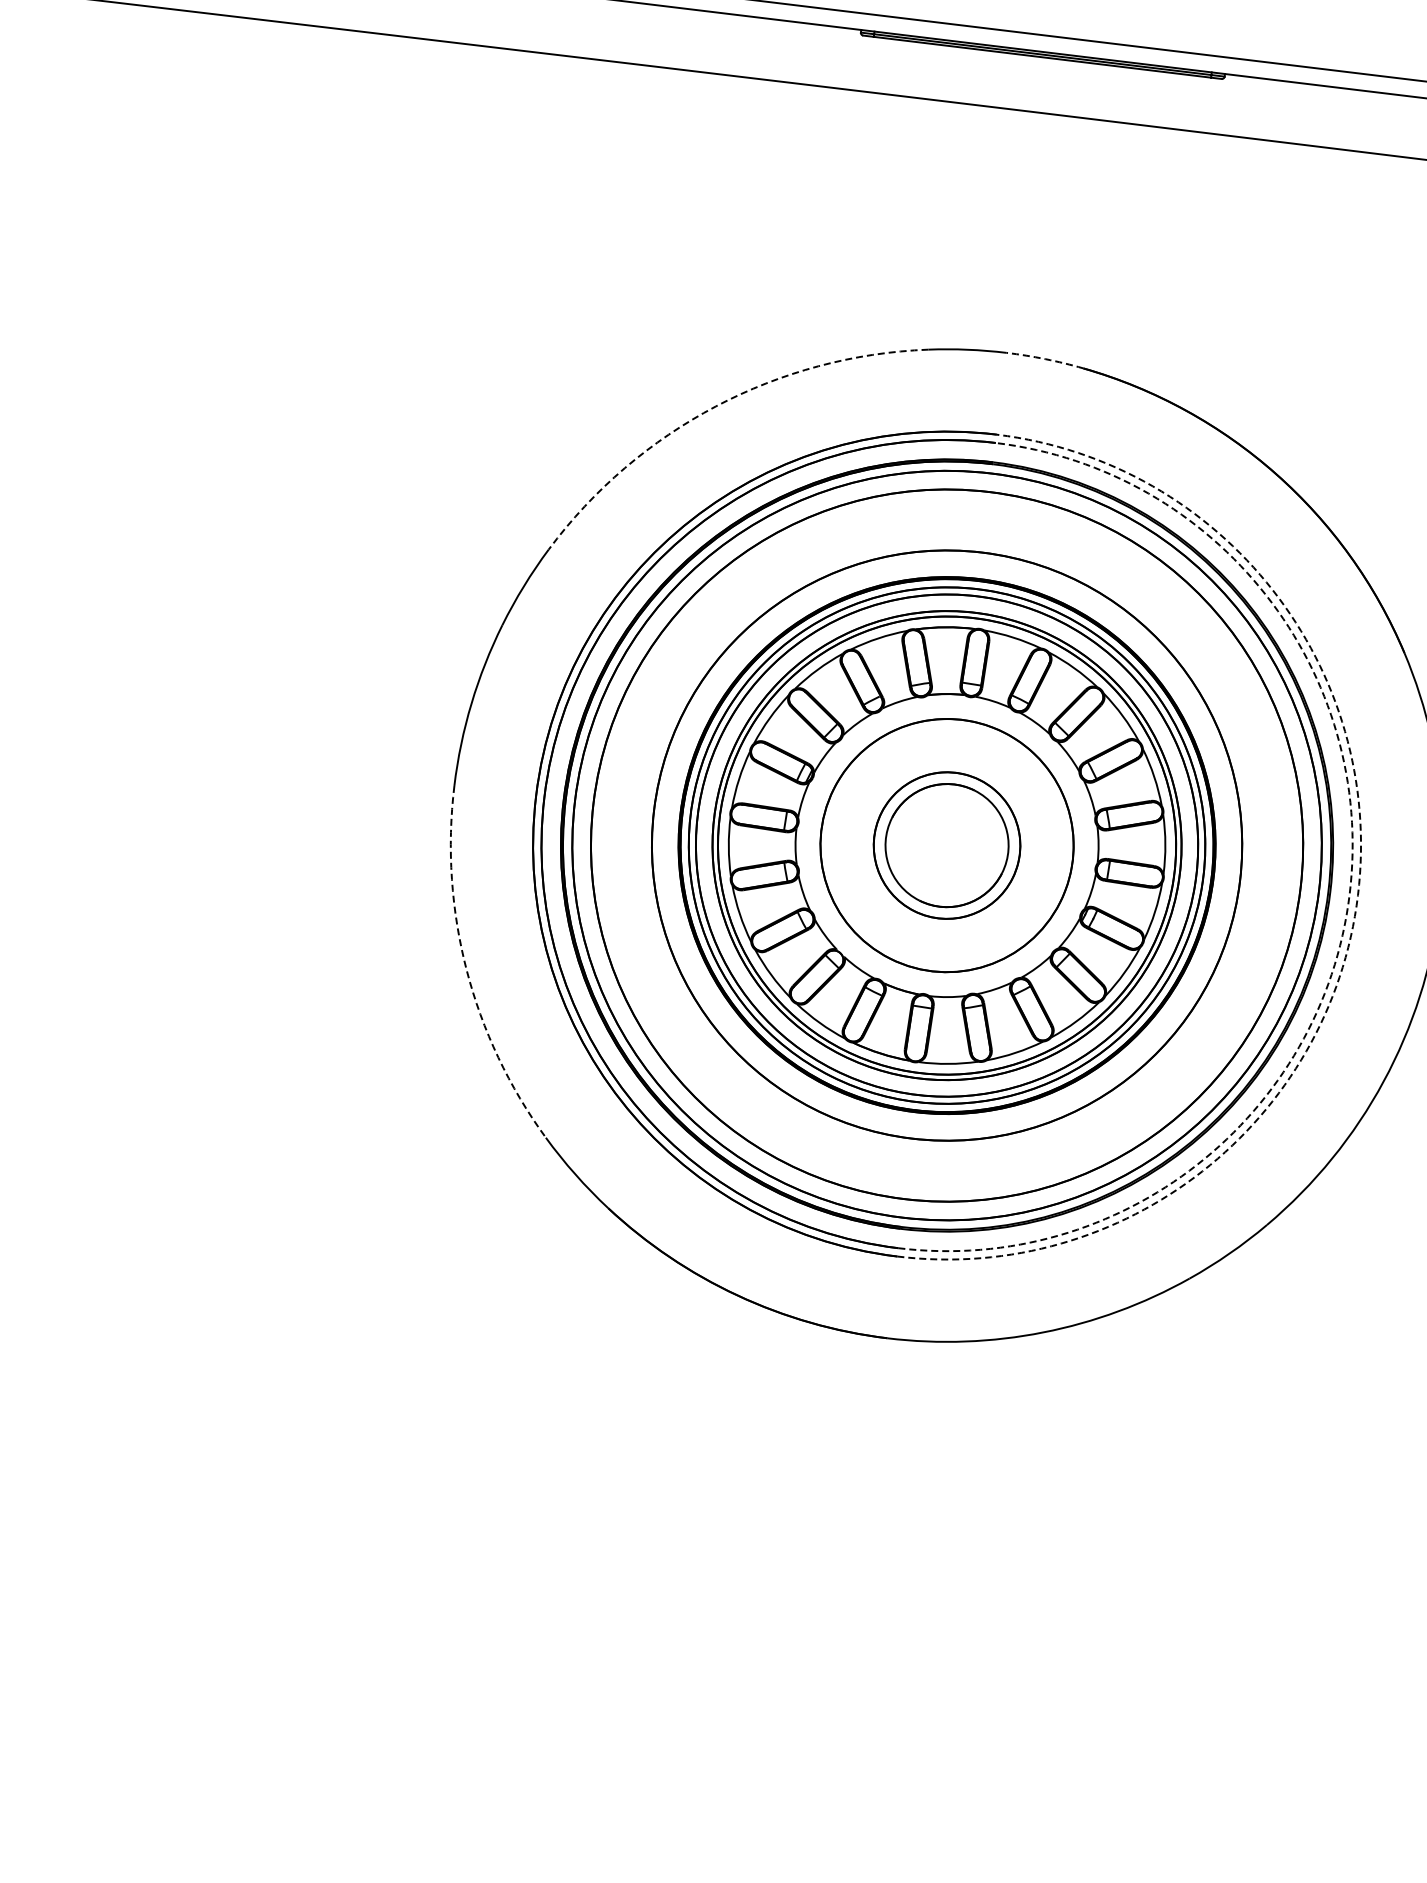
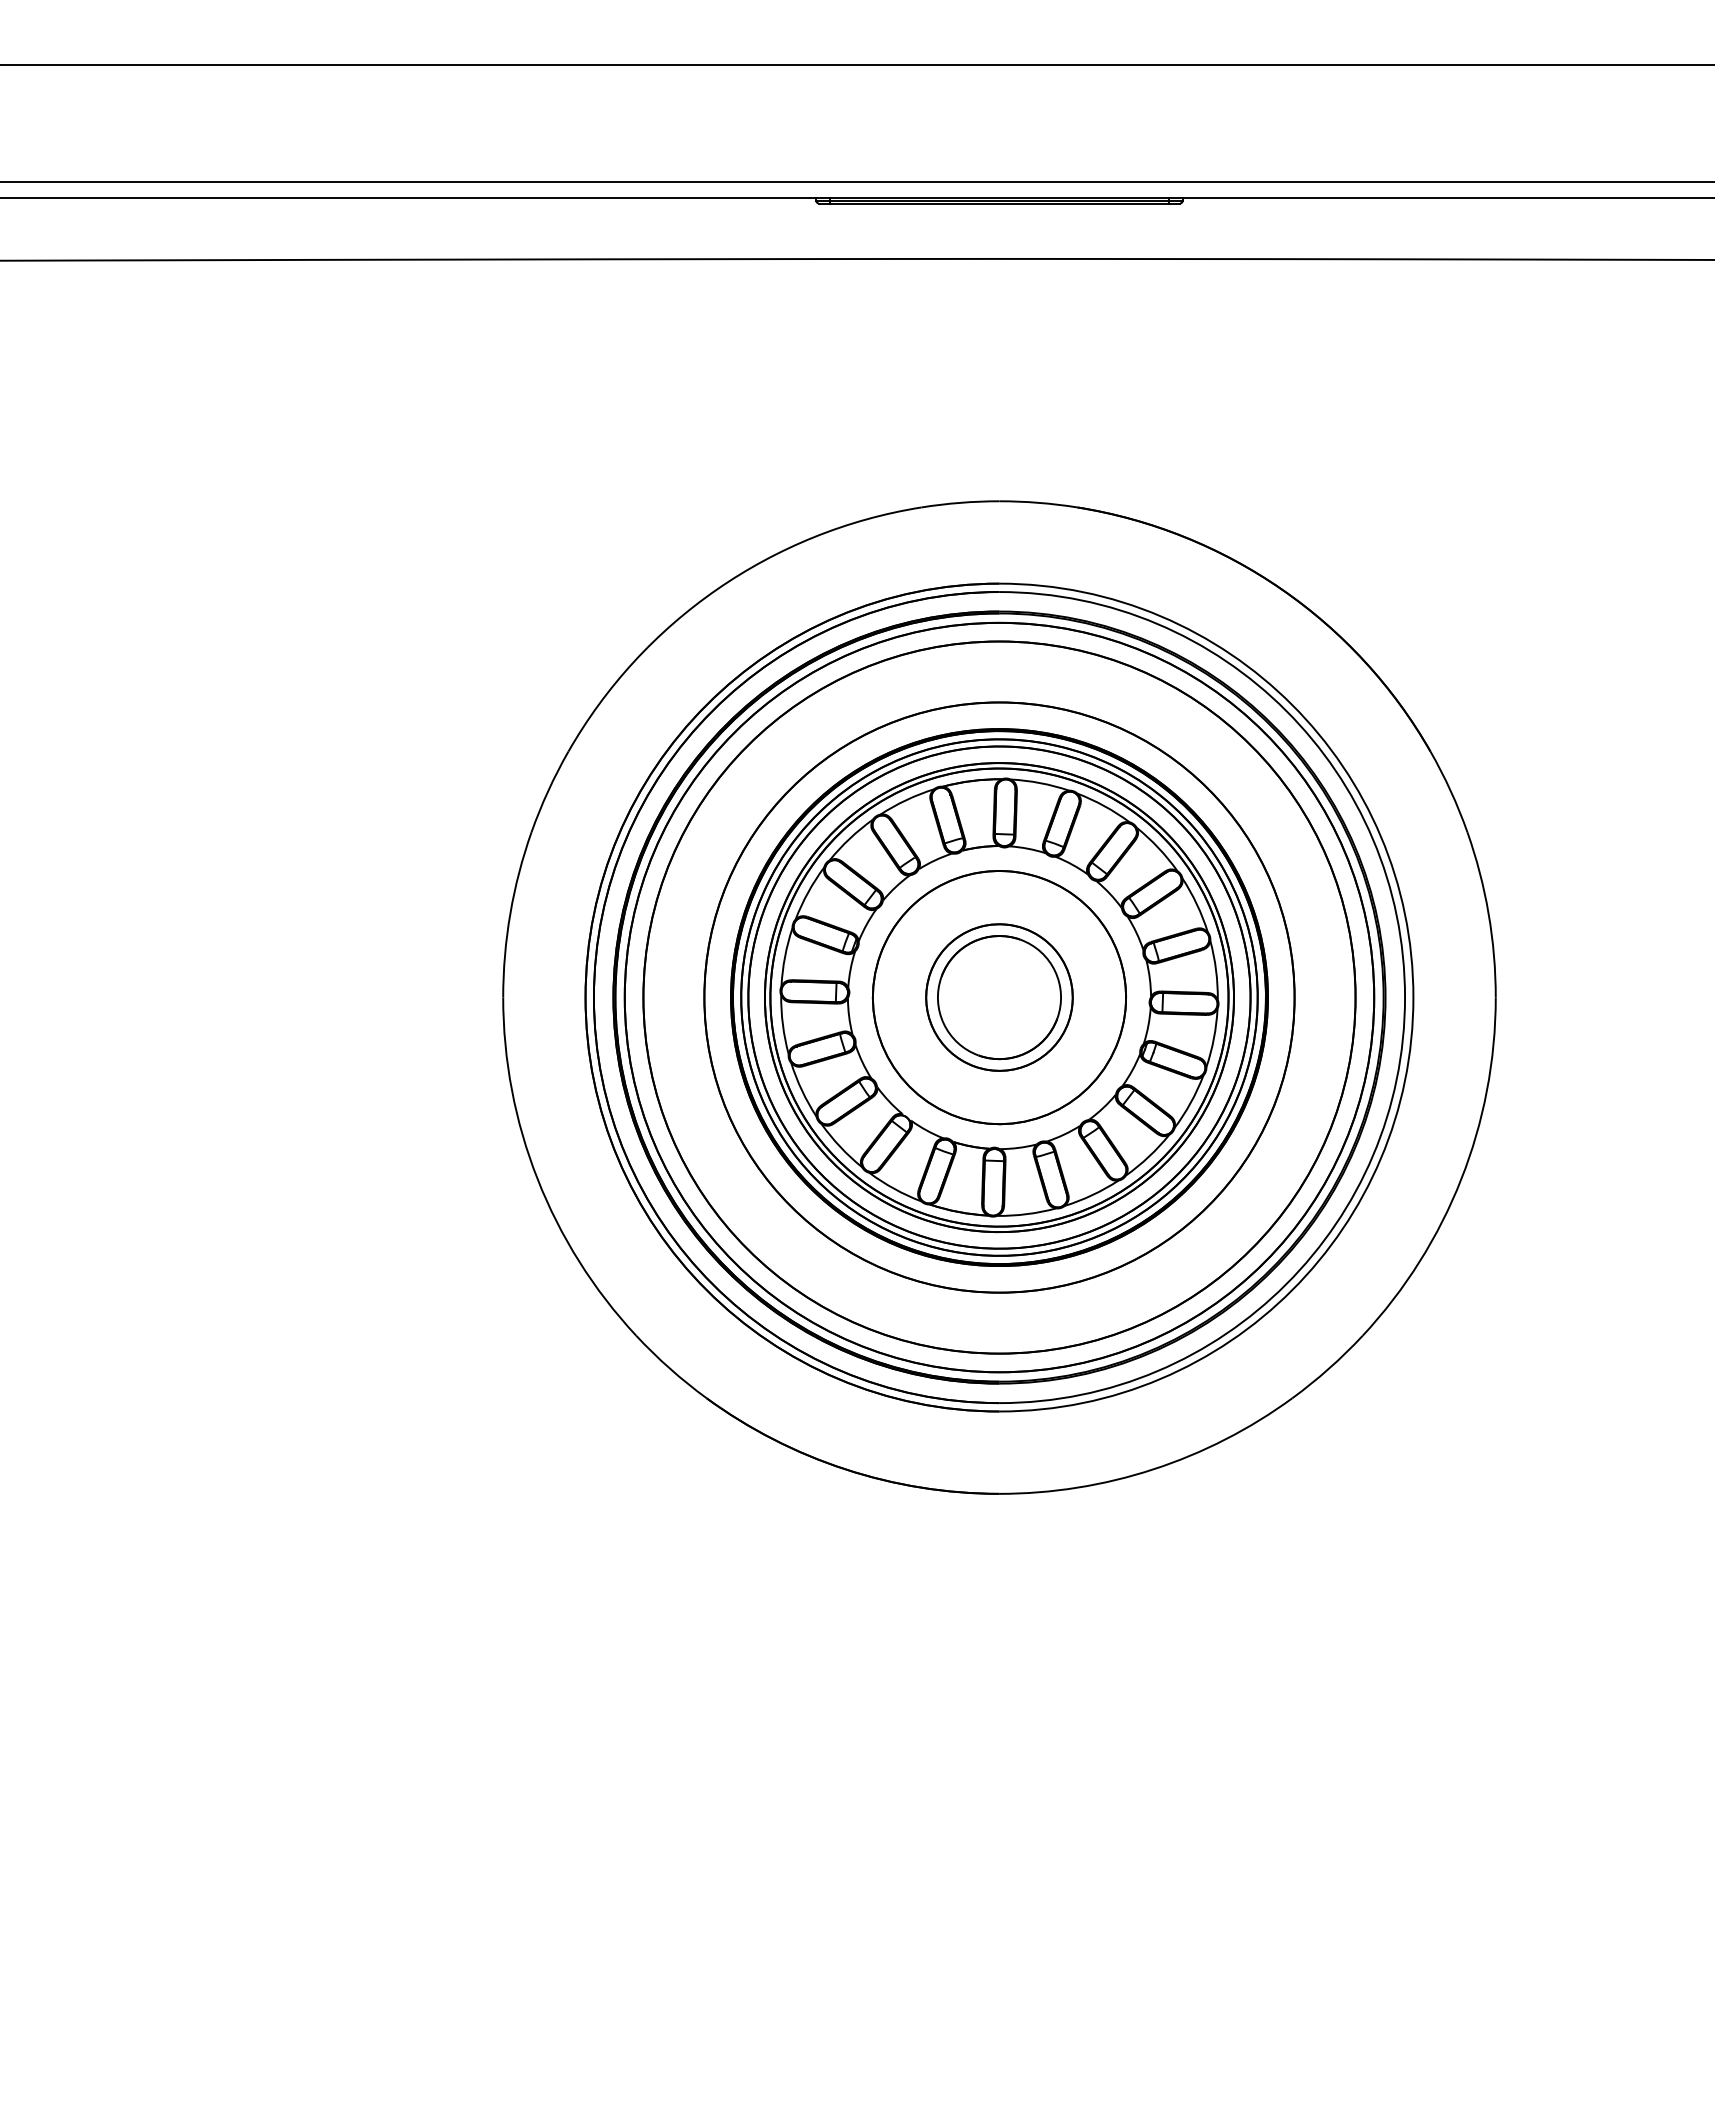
arc: (1045, 358) -> (1038, 502), dashed -> solid
arc: (716, 406) -> (717, 589), dashed -> solid
arc: (1350, 894) -> (1405, 997), dashed -> solid
arc: (1358, 895) -> (1413, 997), dashed -> solid
arc: (466, 970) -> (537, 1179), dashed -> solid

